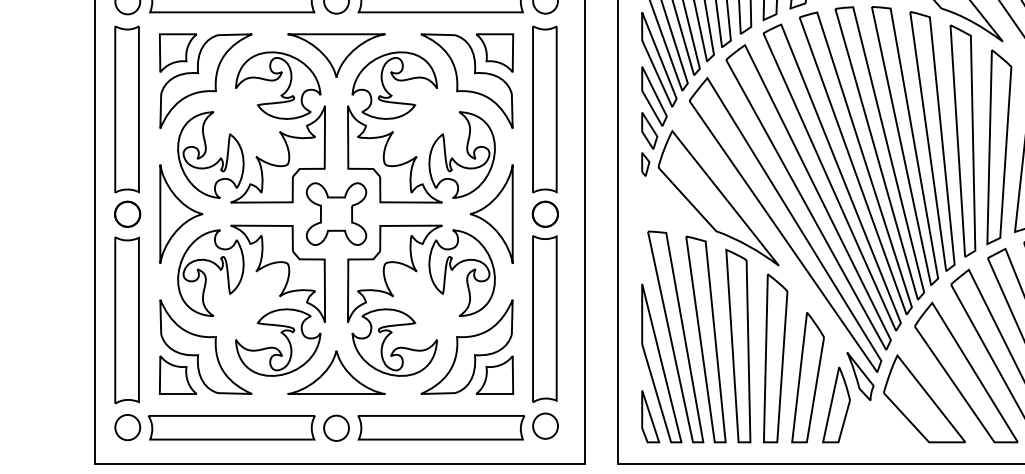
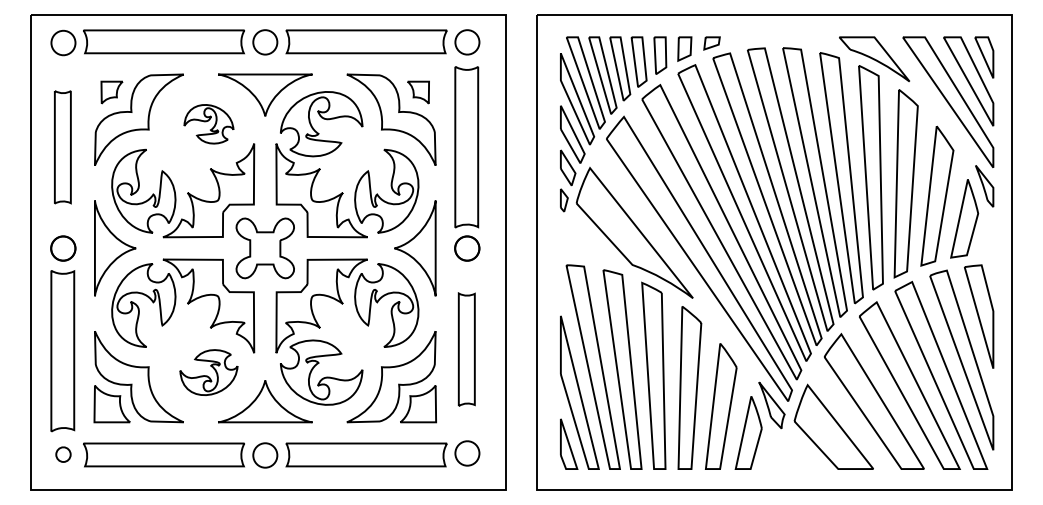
part: (177, 52) -> (111, 92), size x0.6
part: (494, 52) -> (418, 92), size x0.6
part: (277, 85) -> (208, 124), size x0.6
part: (126, 109) -> (62, 147), size x0.7
part: (544, 318) -> (466, 349), size x0.7
part: (277, 342) -> (208, 372), size x0.7
part: (127, 427) -> (63, 454), size x0.6

